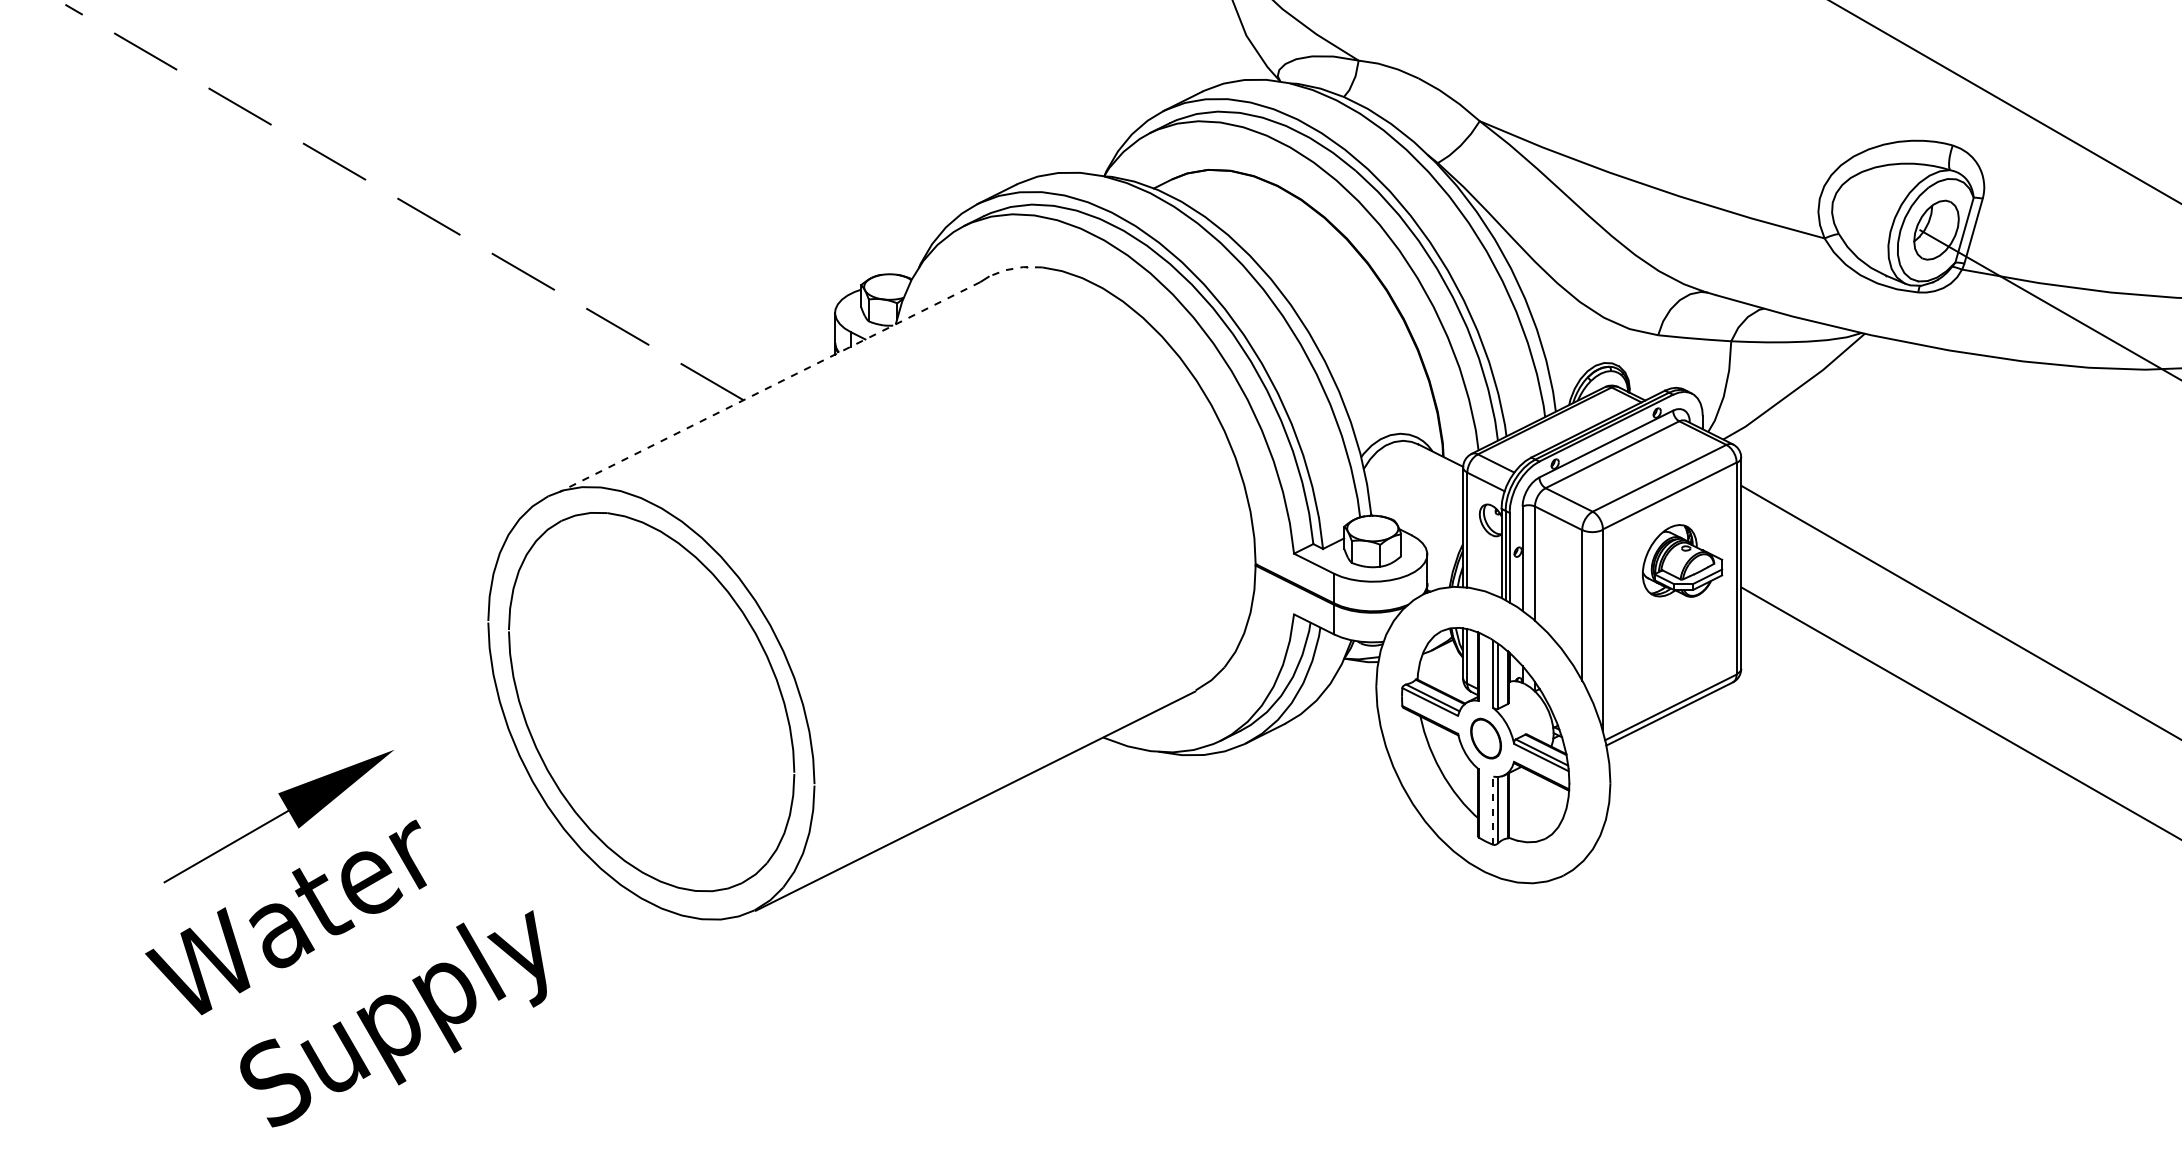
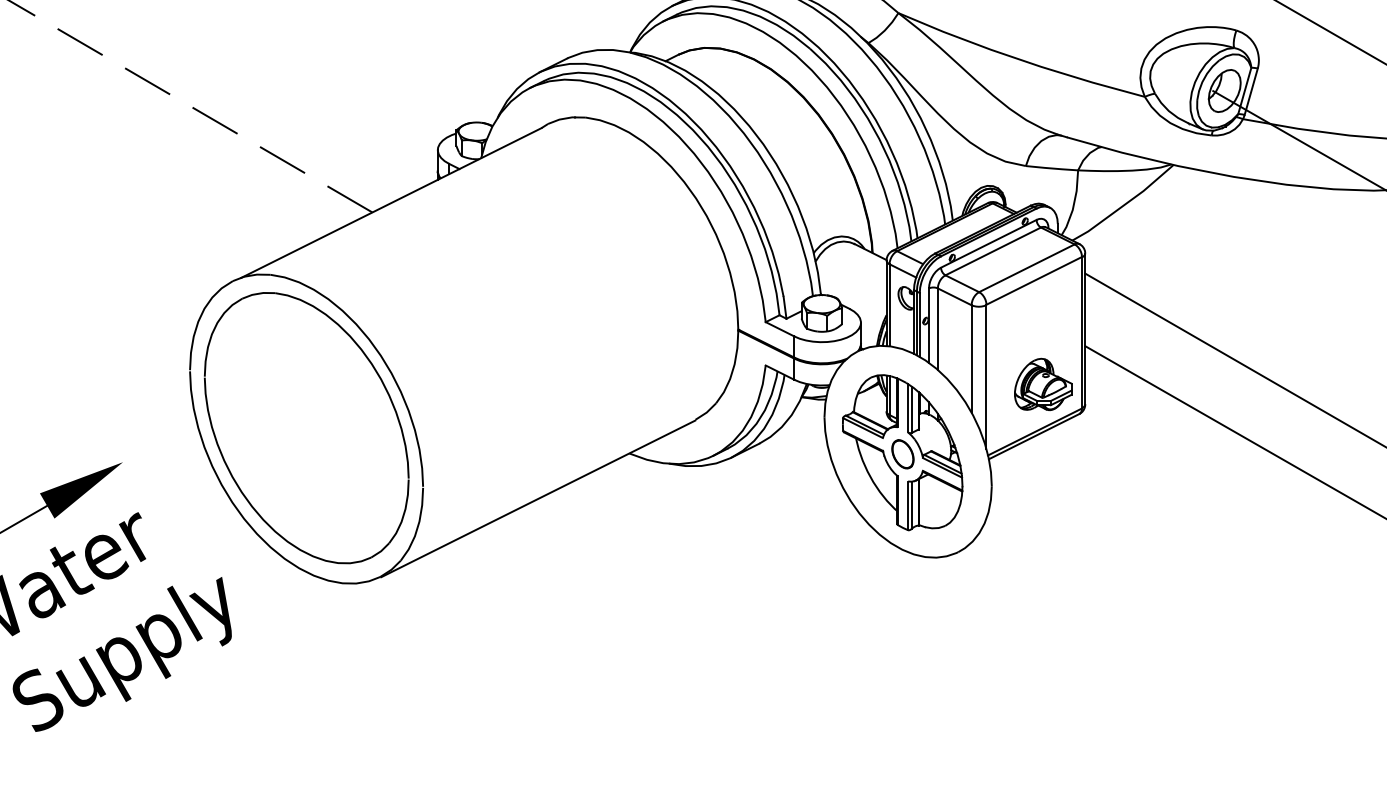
line: (1015, 268) -> (566, 118), dashed -> solid
line: (770, 387) -> (391, 203), dashed -> solid
part: (1682, 560) -> (1043, 384), moved
line: (1493, 810) -> (908, 505), dashed -> solid

